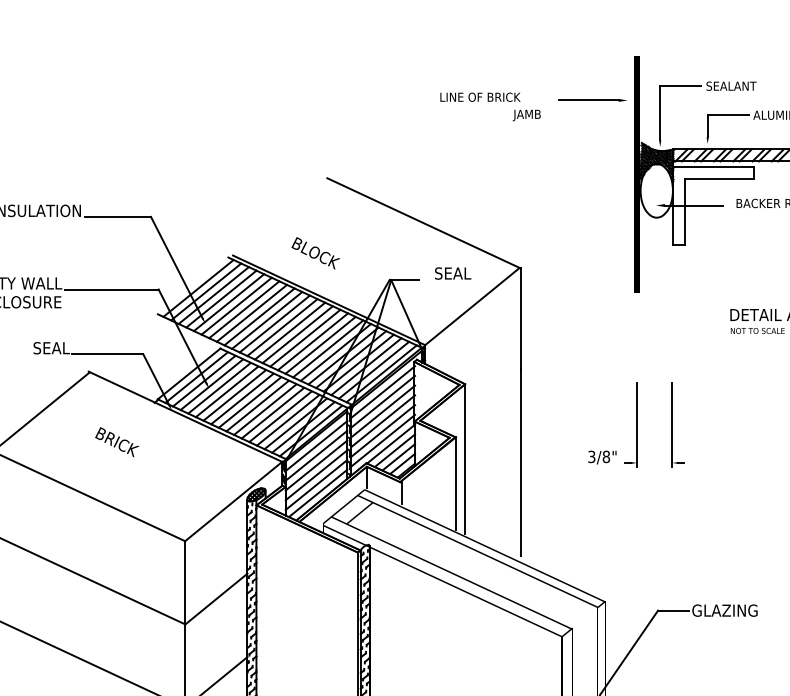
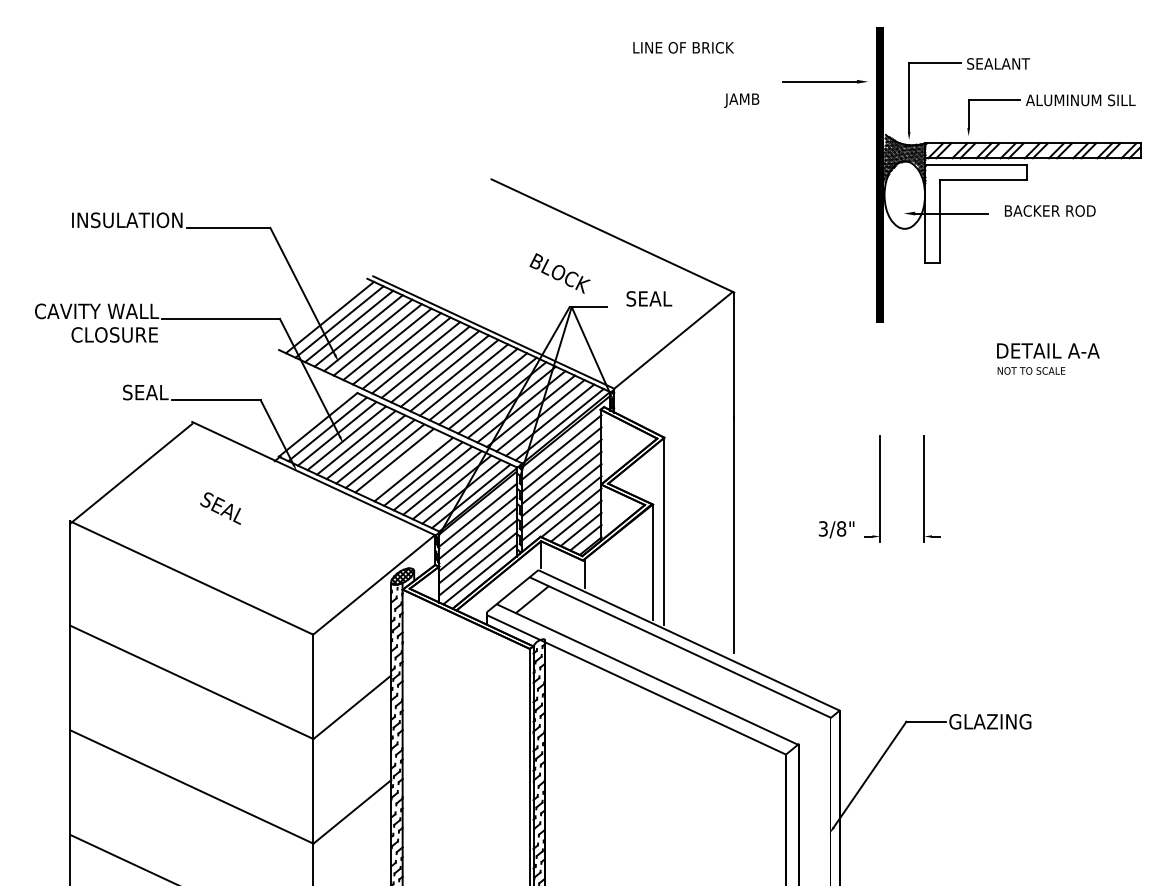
text: (480, 97) -> (683, 47), moved
text: (315, 253) -> (559, 273), moved
line: (257, 405) -> (403, 464), removed
text: (116, 442) -> (227, 510), BRICK -> SEAL

